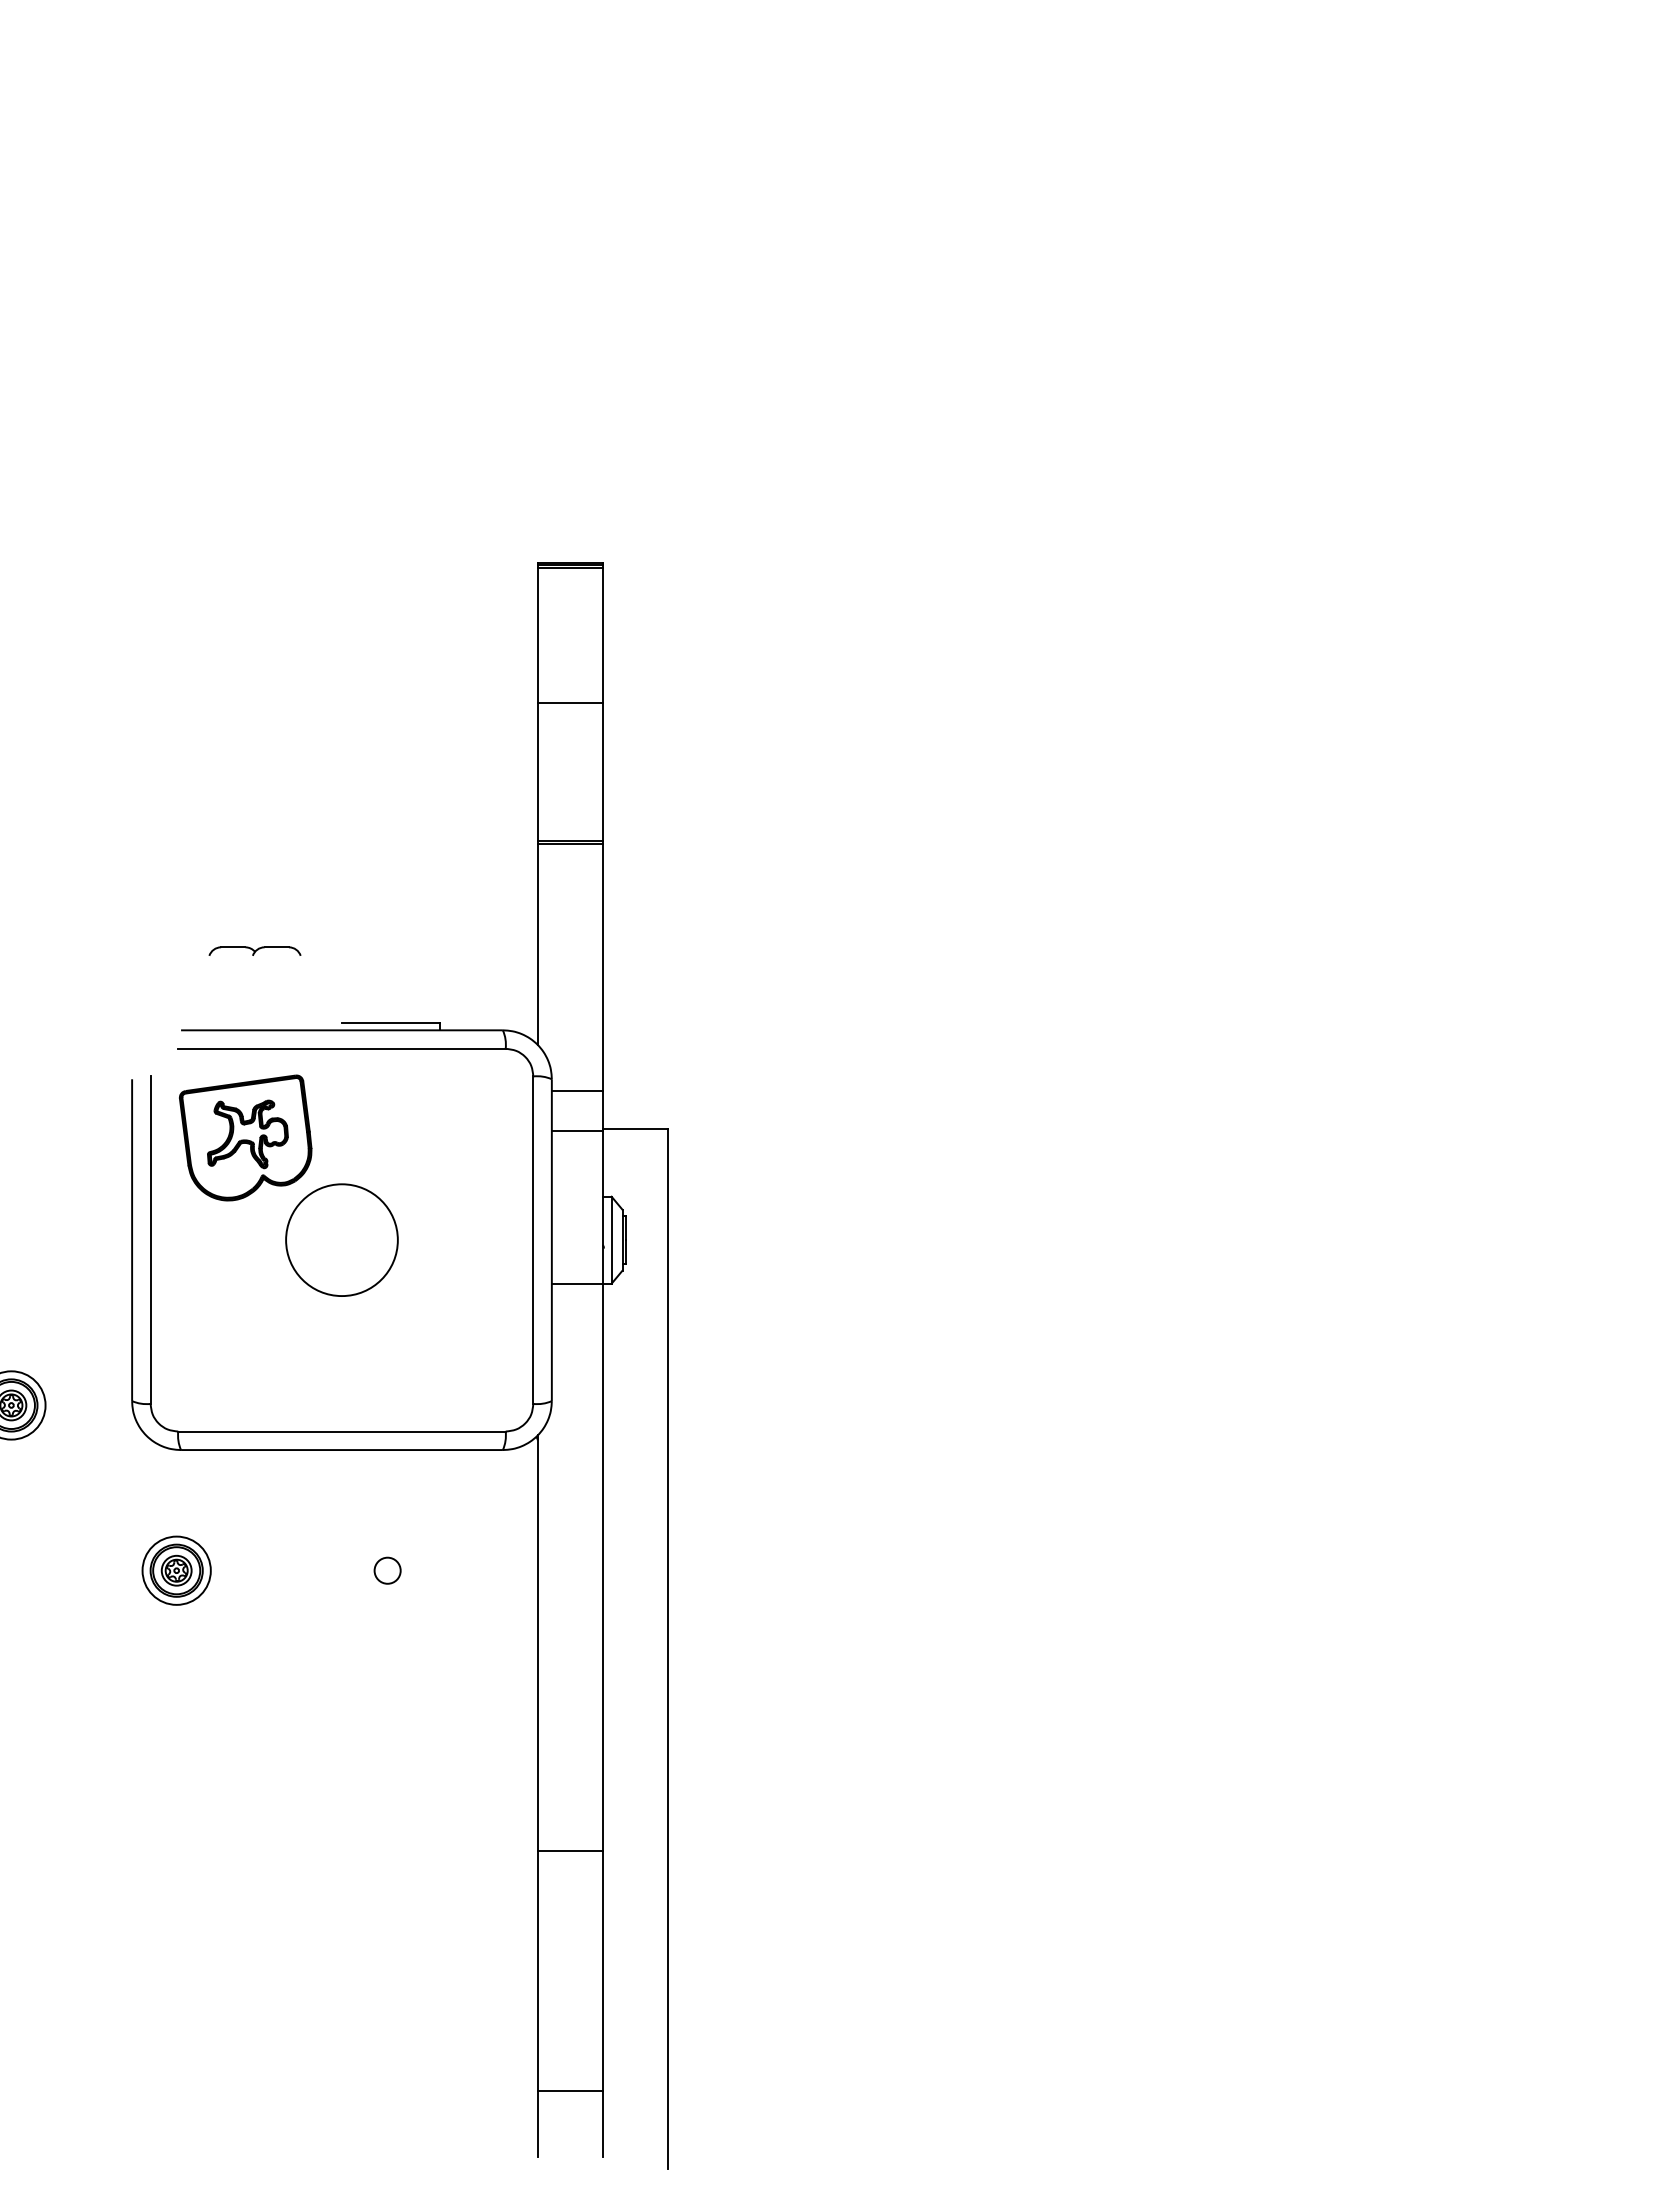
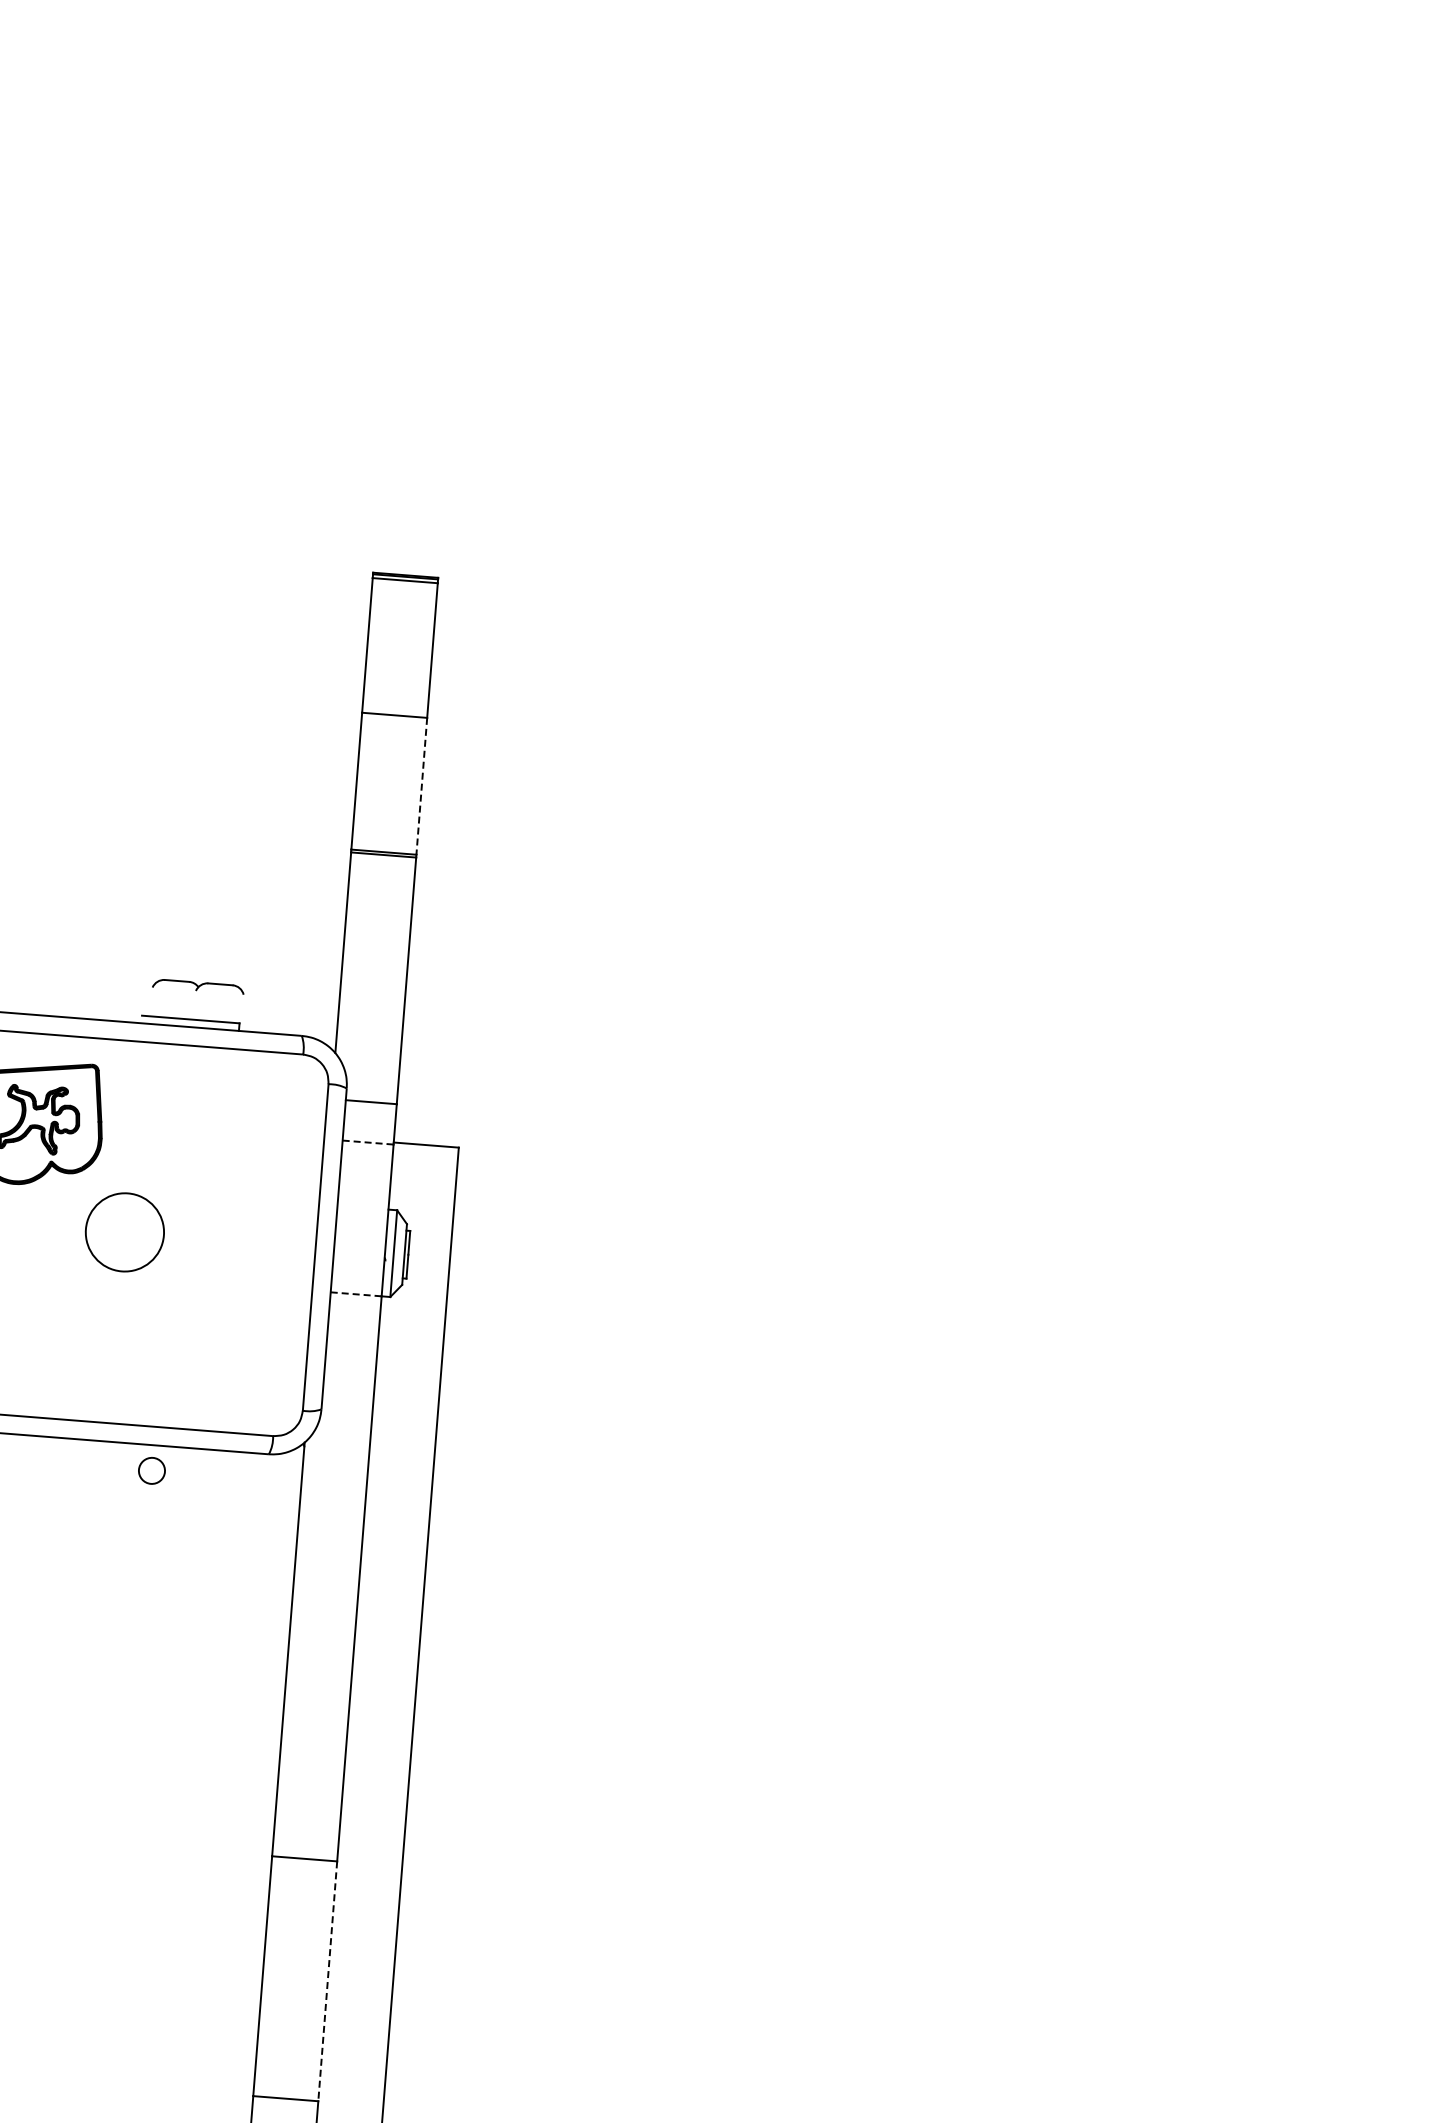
line: (602, 772) -> (421, 786), solid -> dashed
part: (254, 950) -> (198, 985), moved
line: (577, 1131) -> (368, 1142), solid -> dashed
circle: (341, 1239) -> (124, 1231), size x0.7
line: (577, 1283) -> (356, 1294), solid -> dashed
circle: (387, 1570) -> (151, 1470), moved
line: (602, 1971) -> (327, 1981), solid -> dashed

